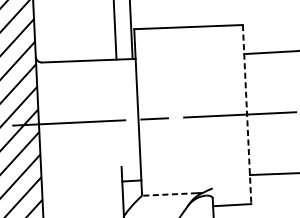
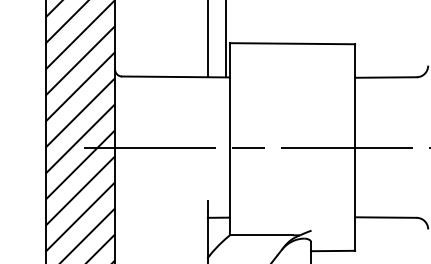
line: (247, 115) -> (355, 148), dashed -> solid
line: (169, 194) -> (261, 235), dashed -> solid

